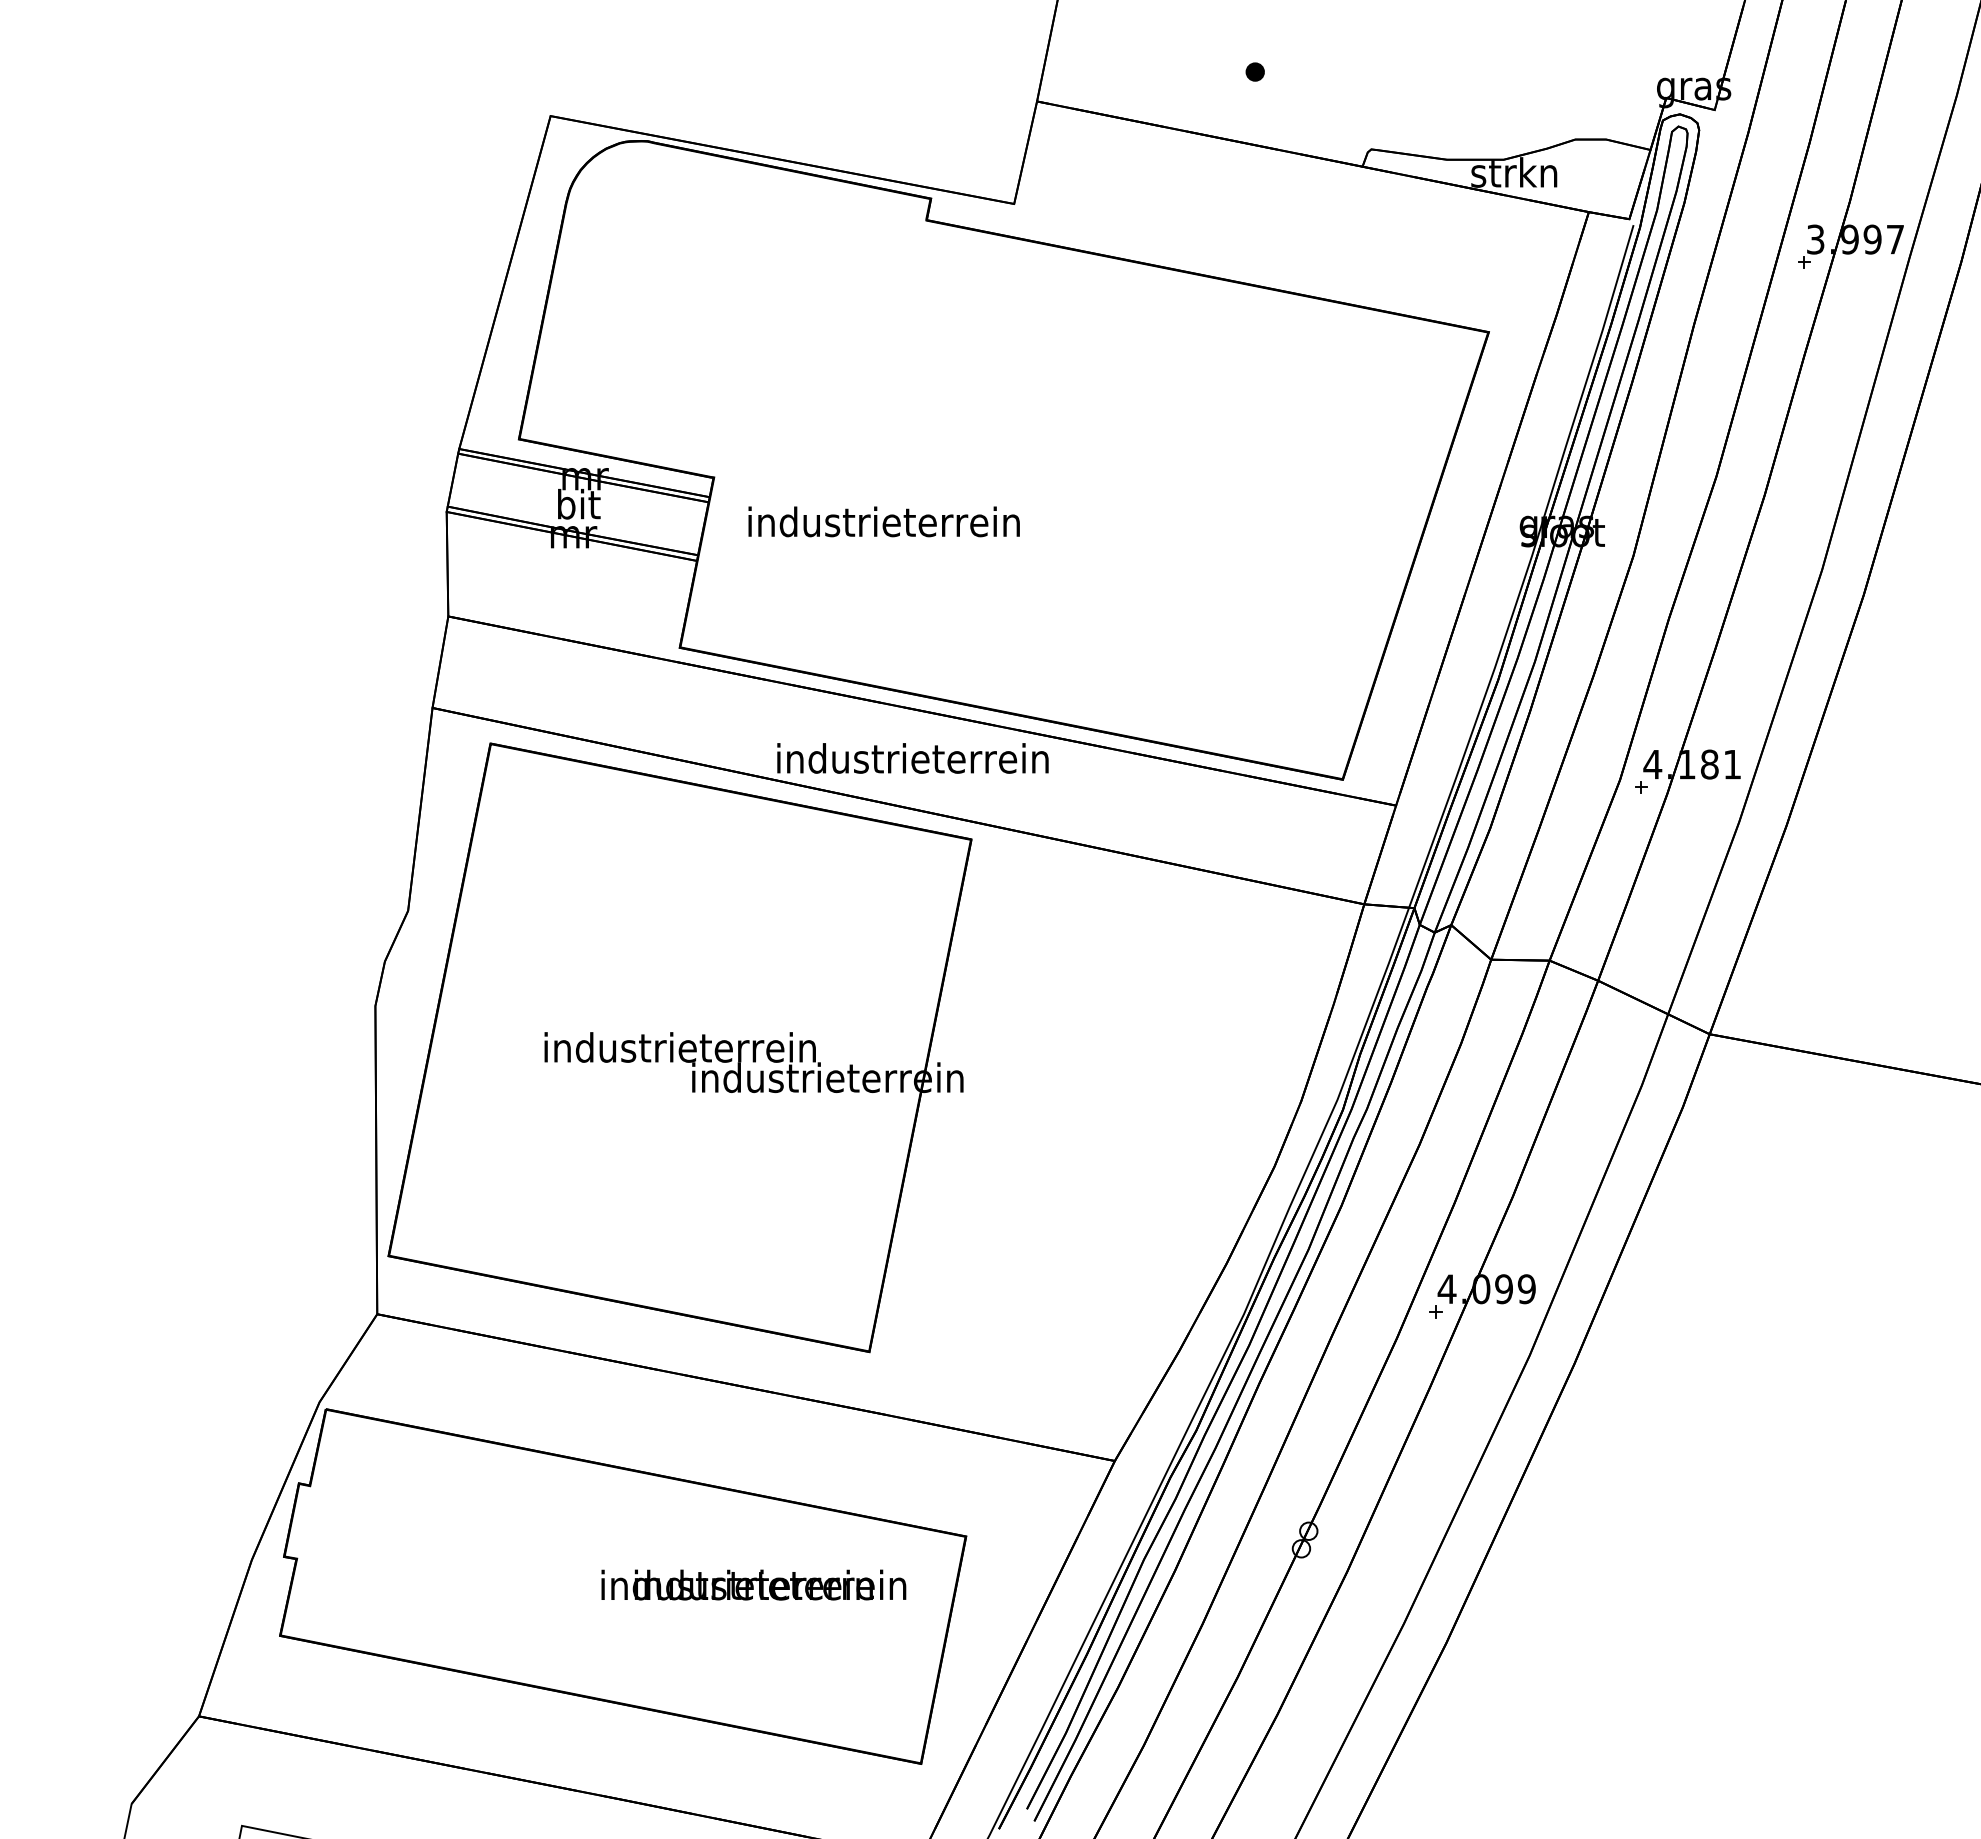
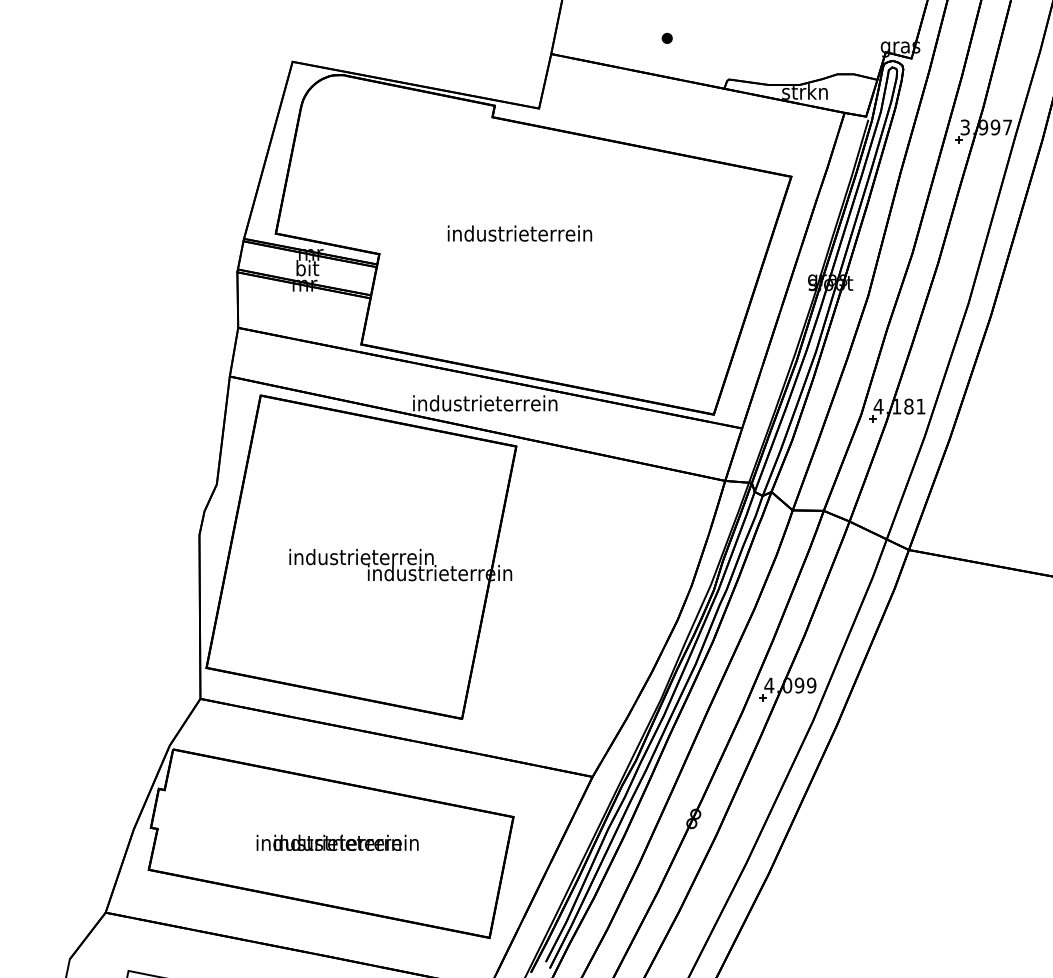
text: (883, 521) -> (519, 233), moved
text: (753, 1584) -> (337, 842), moved

